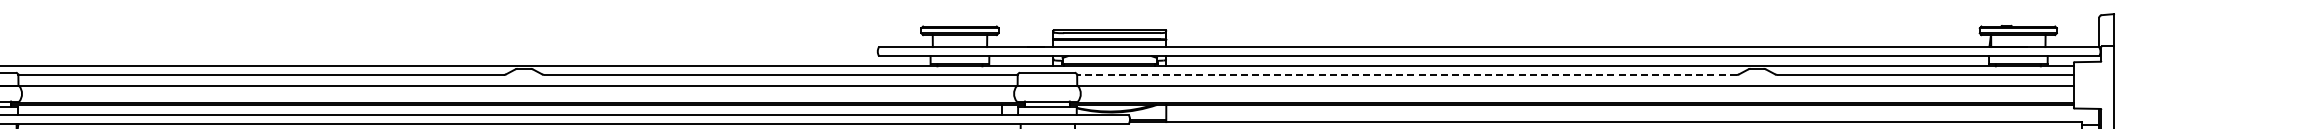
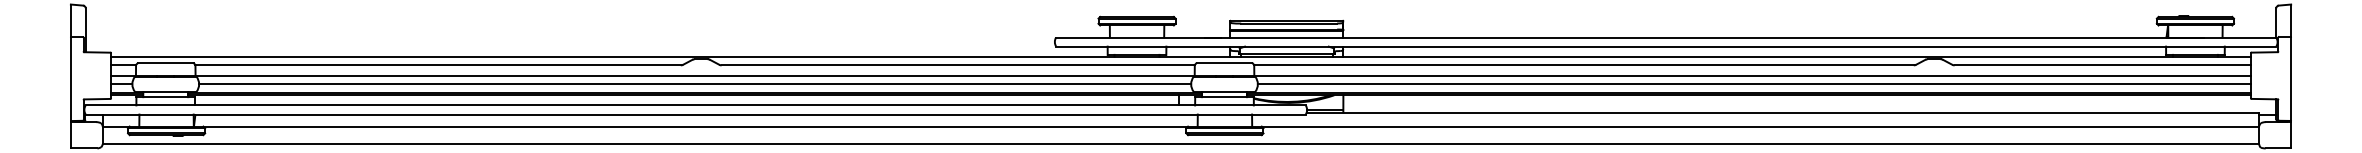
line: (1407, 75) -> (1584, 65), dashed -> solid
line: (518, 94) -> (695, 84), added
line: (1576, 94) -> (1753, 84), added

